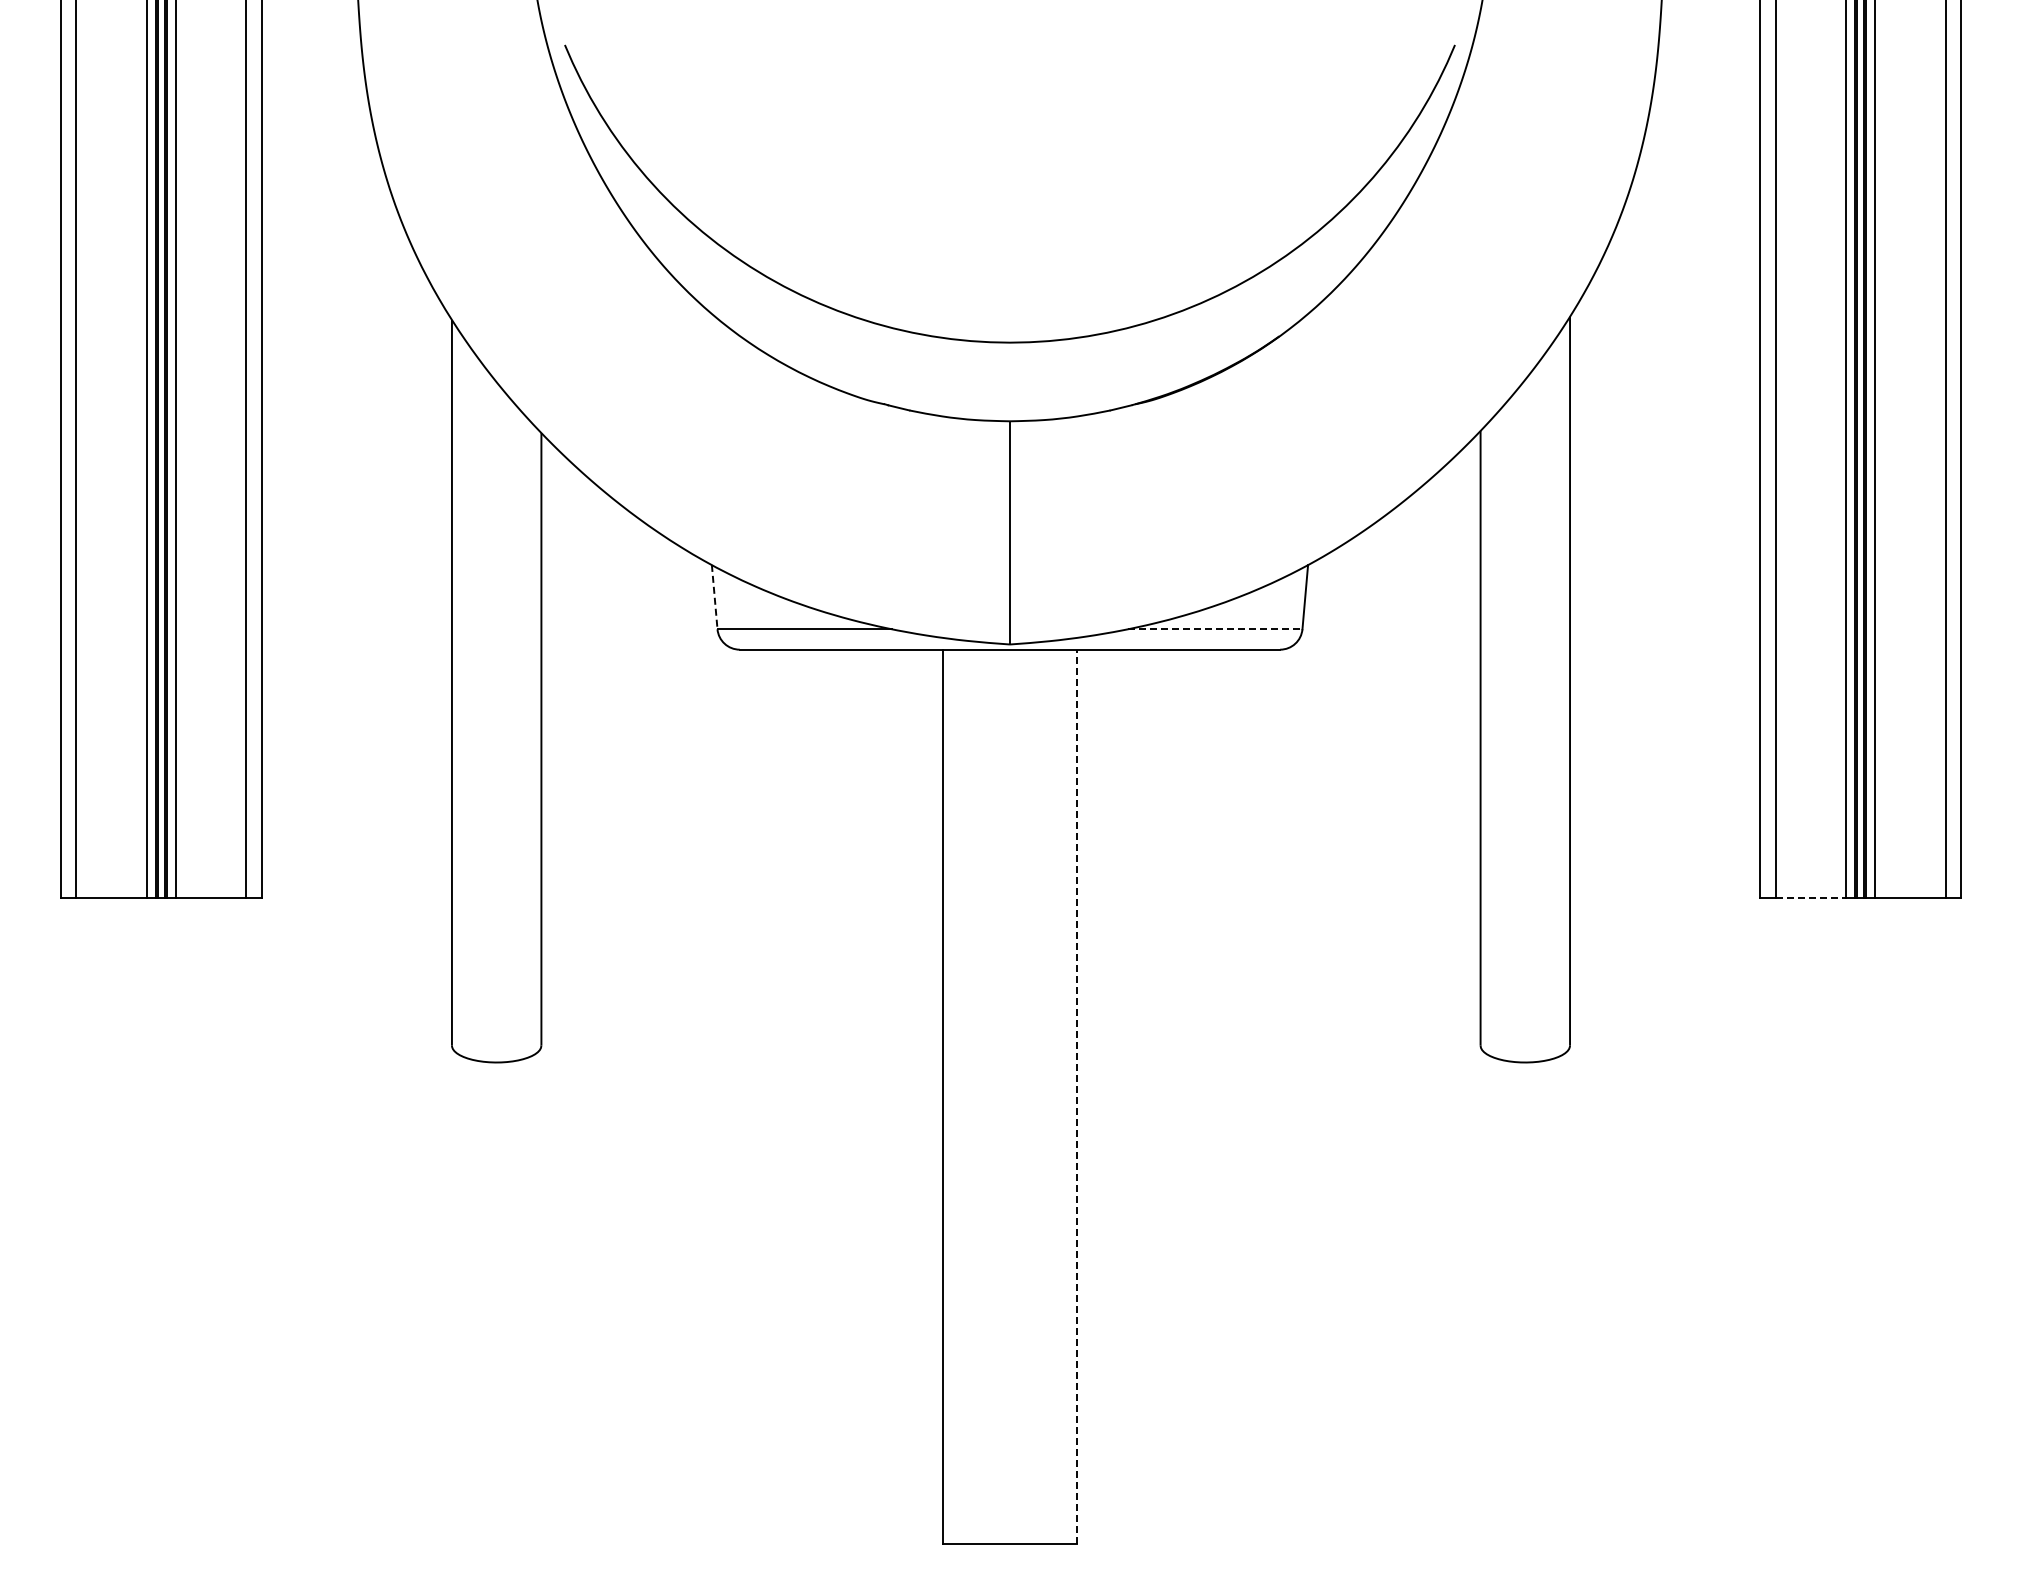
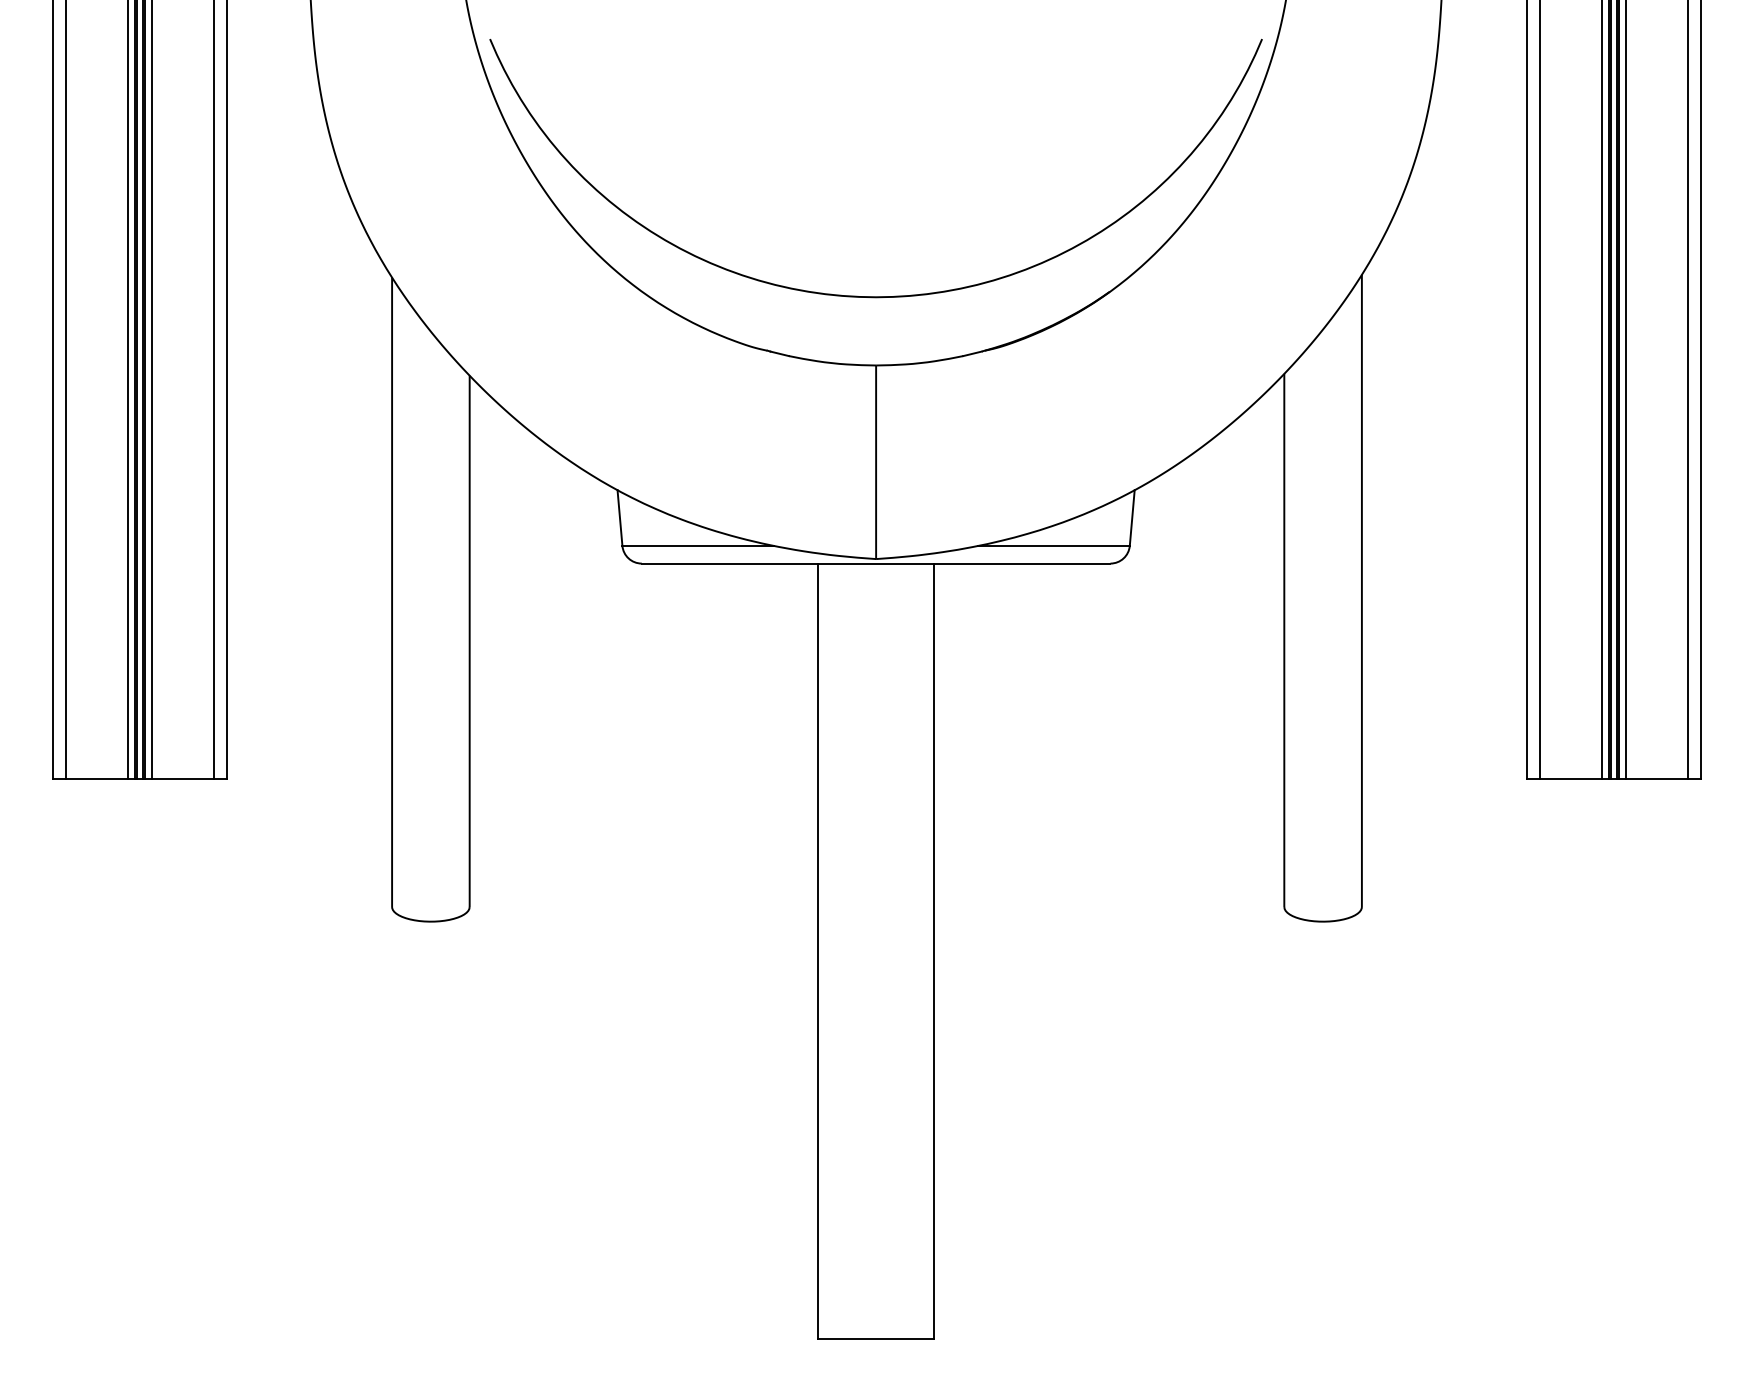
line: (714, 597) -> (619, 518), dashed -> solid
line: (1215, 629) -> (1054, 546), dashed -> solid
line: (1811, 897) -> (1571, 778), dashed -> solid
line: (1077, 1096) -> (934, 951), dashed -> solid

